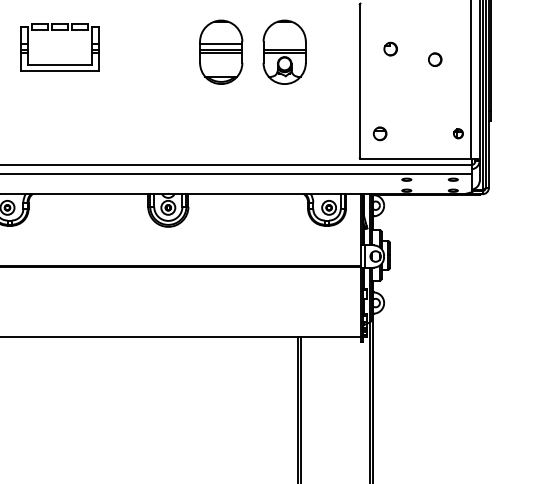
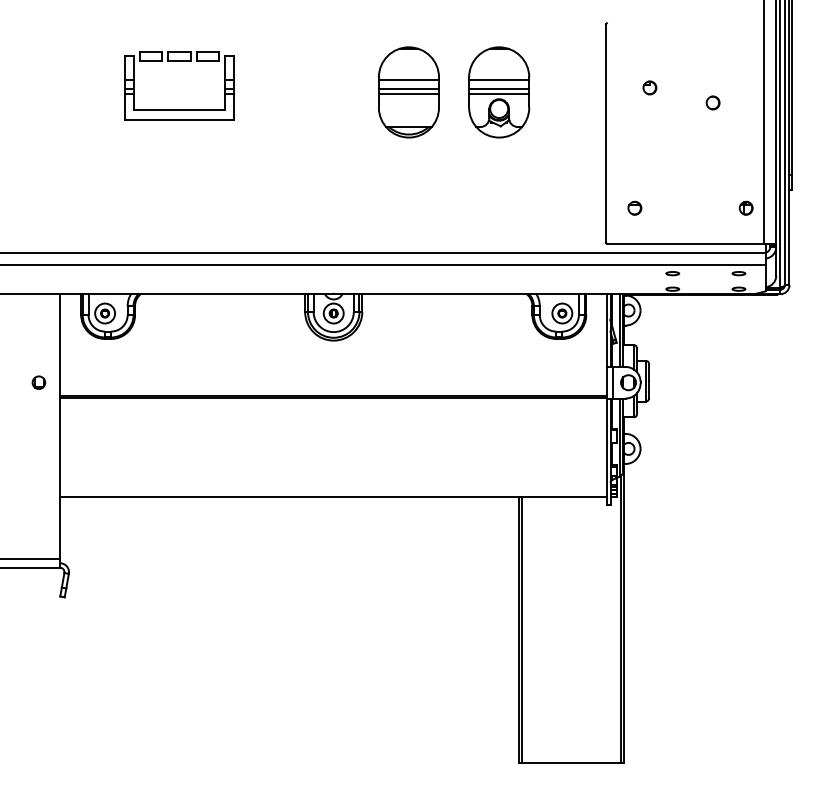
line: (284, 43) -> (499, 80), added
part: (390, 48) -> (649, 87), size x0.71
part: (434, 59) -> (712, 102), size x0.71
part: (379, 133) -> (634, 207), size x0.71

